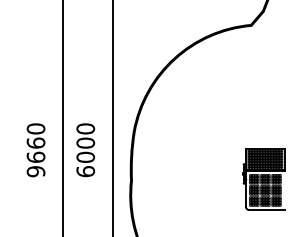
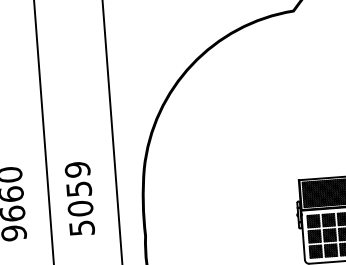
text: (85, 150) -> (79, 199), 6000 -> 5059

